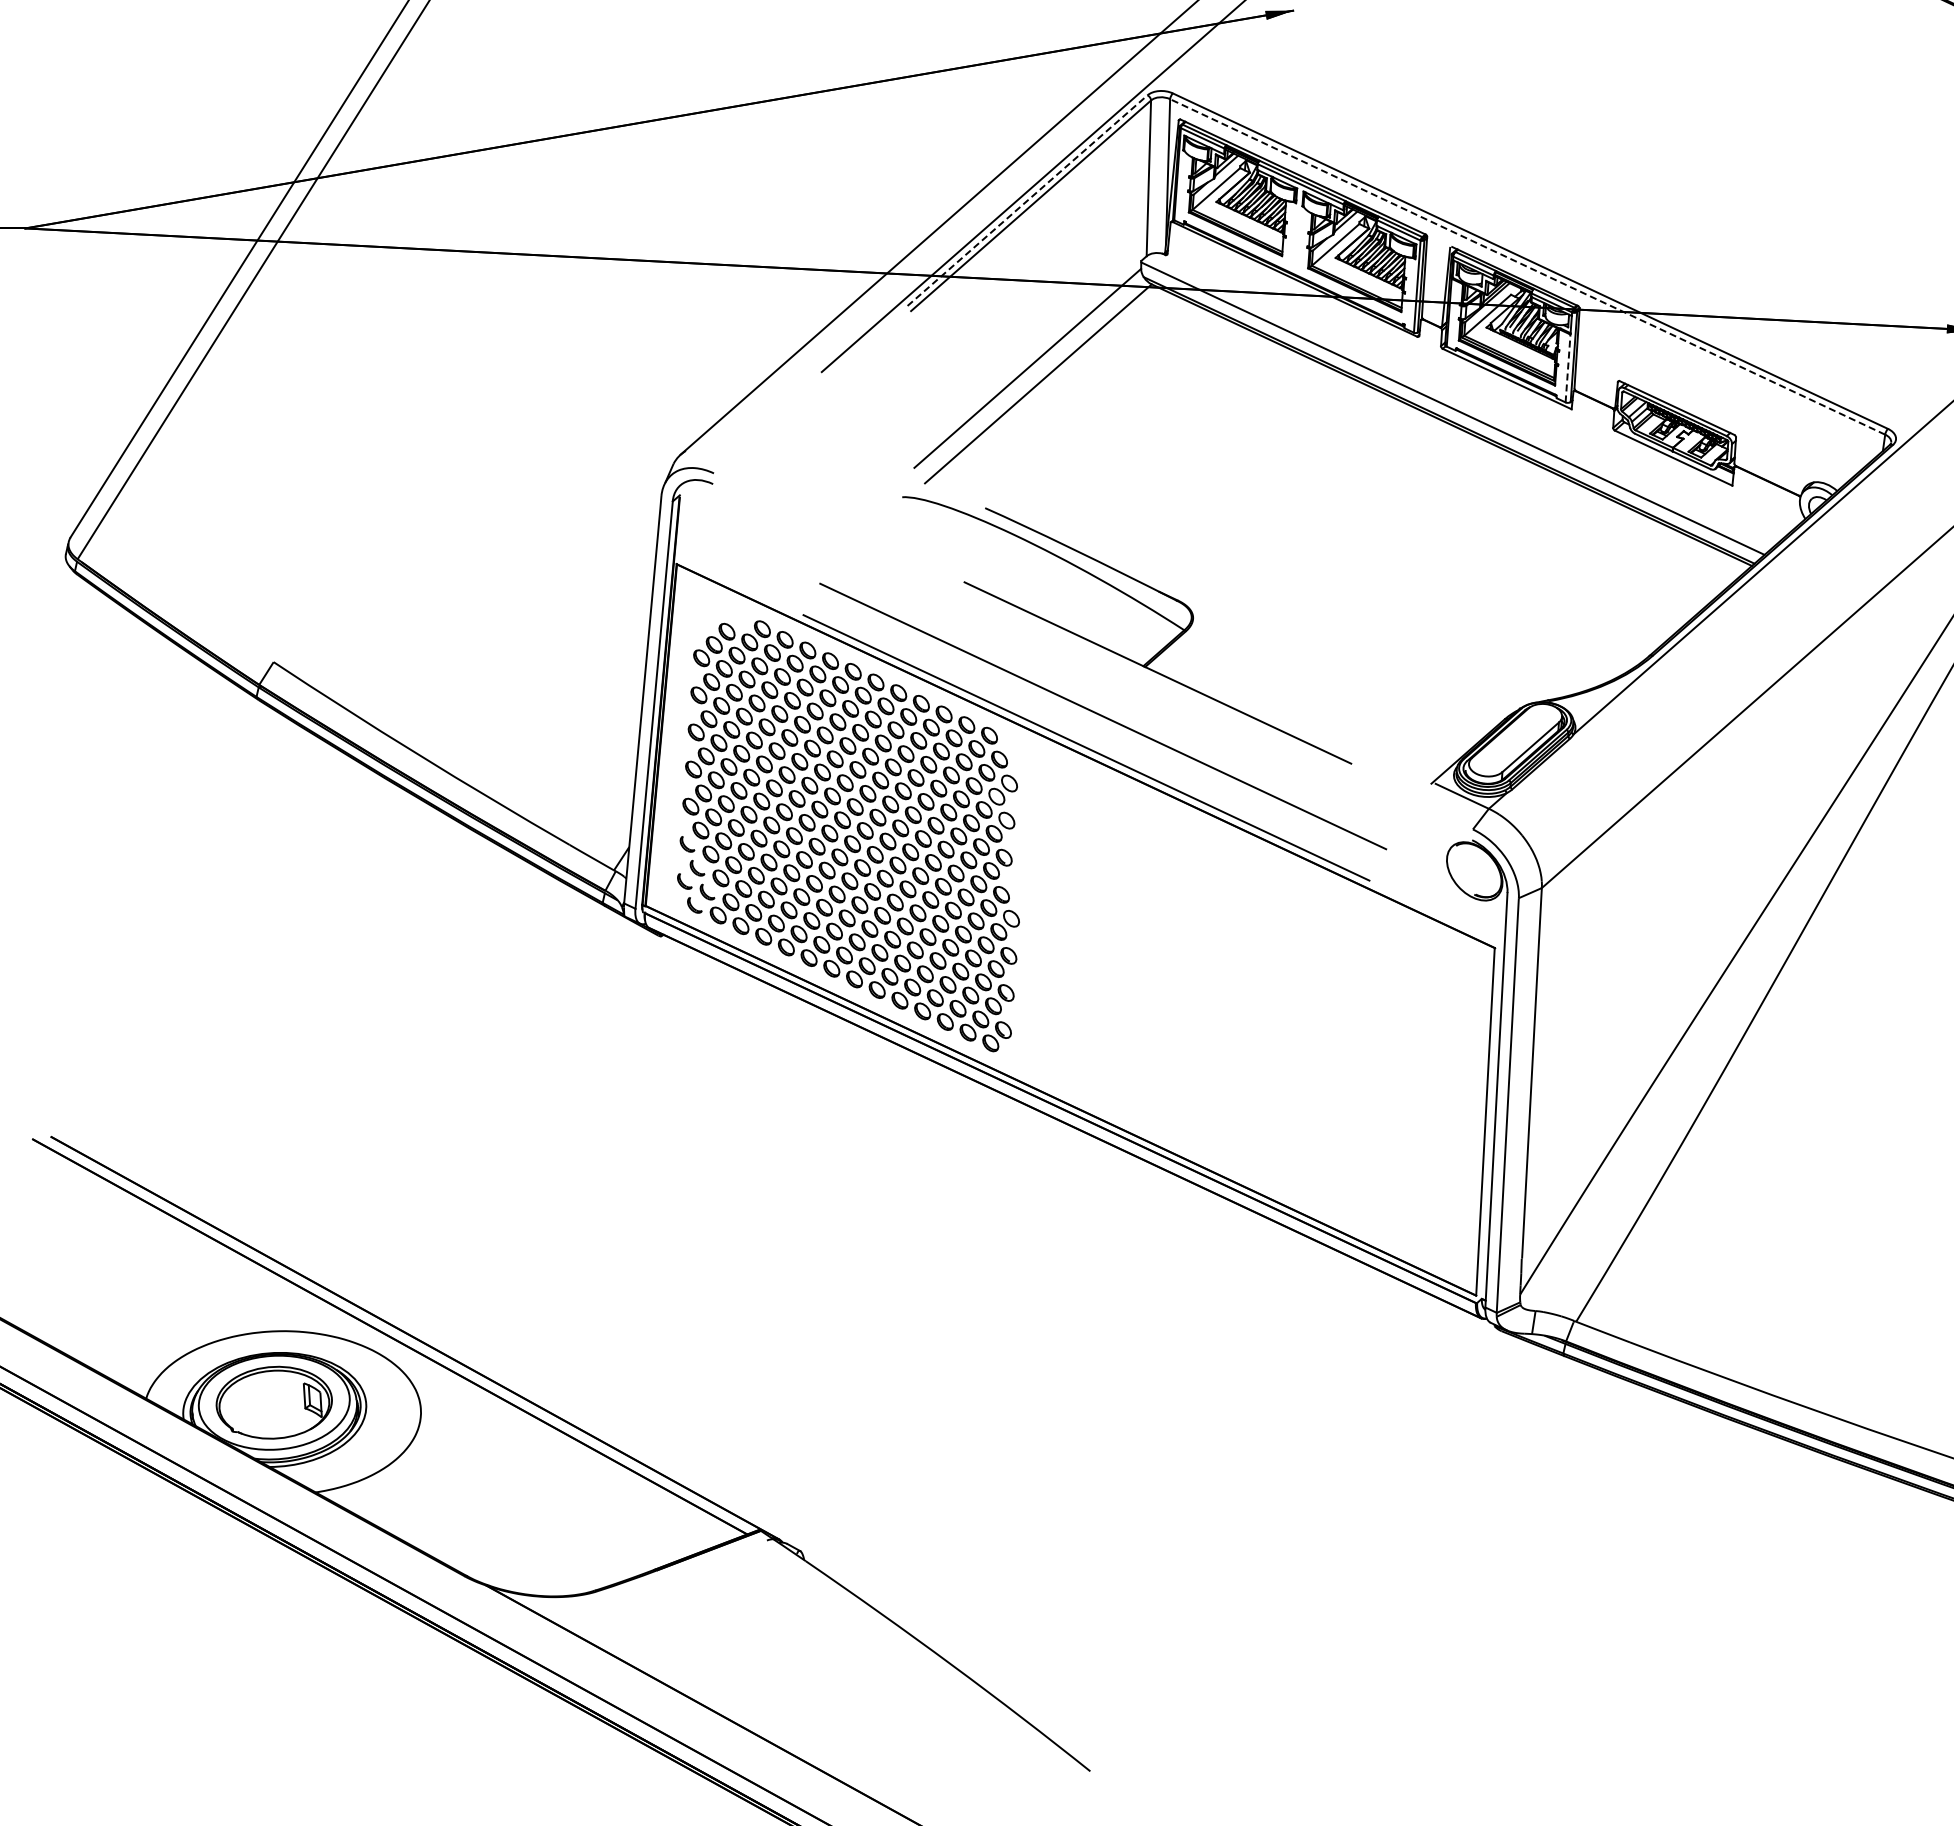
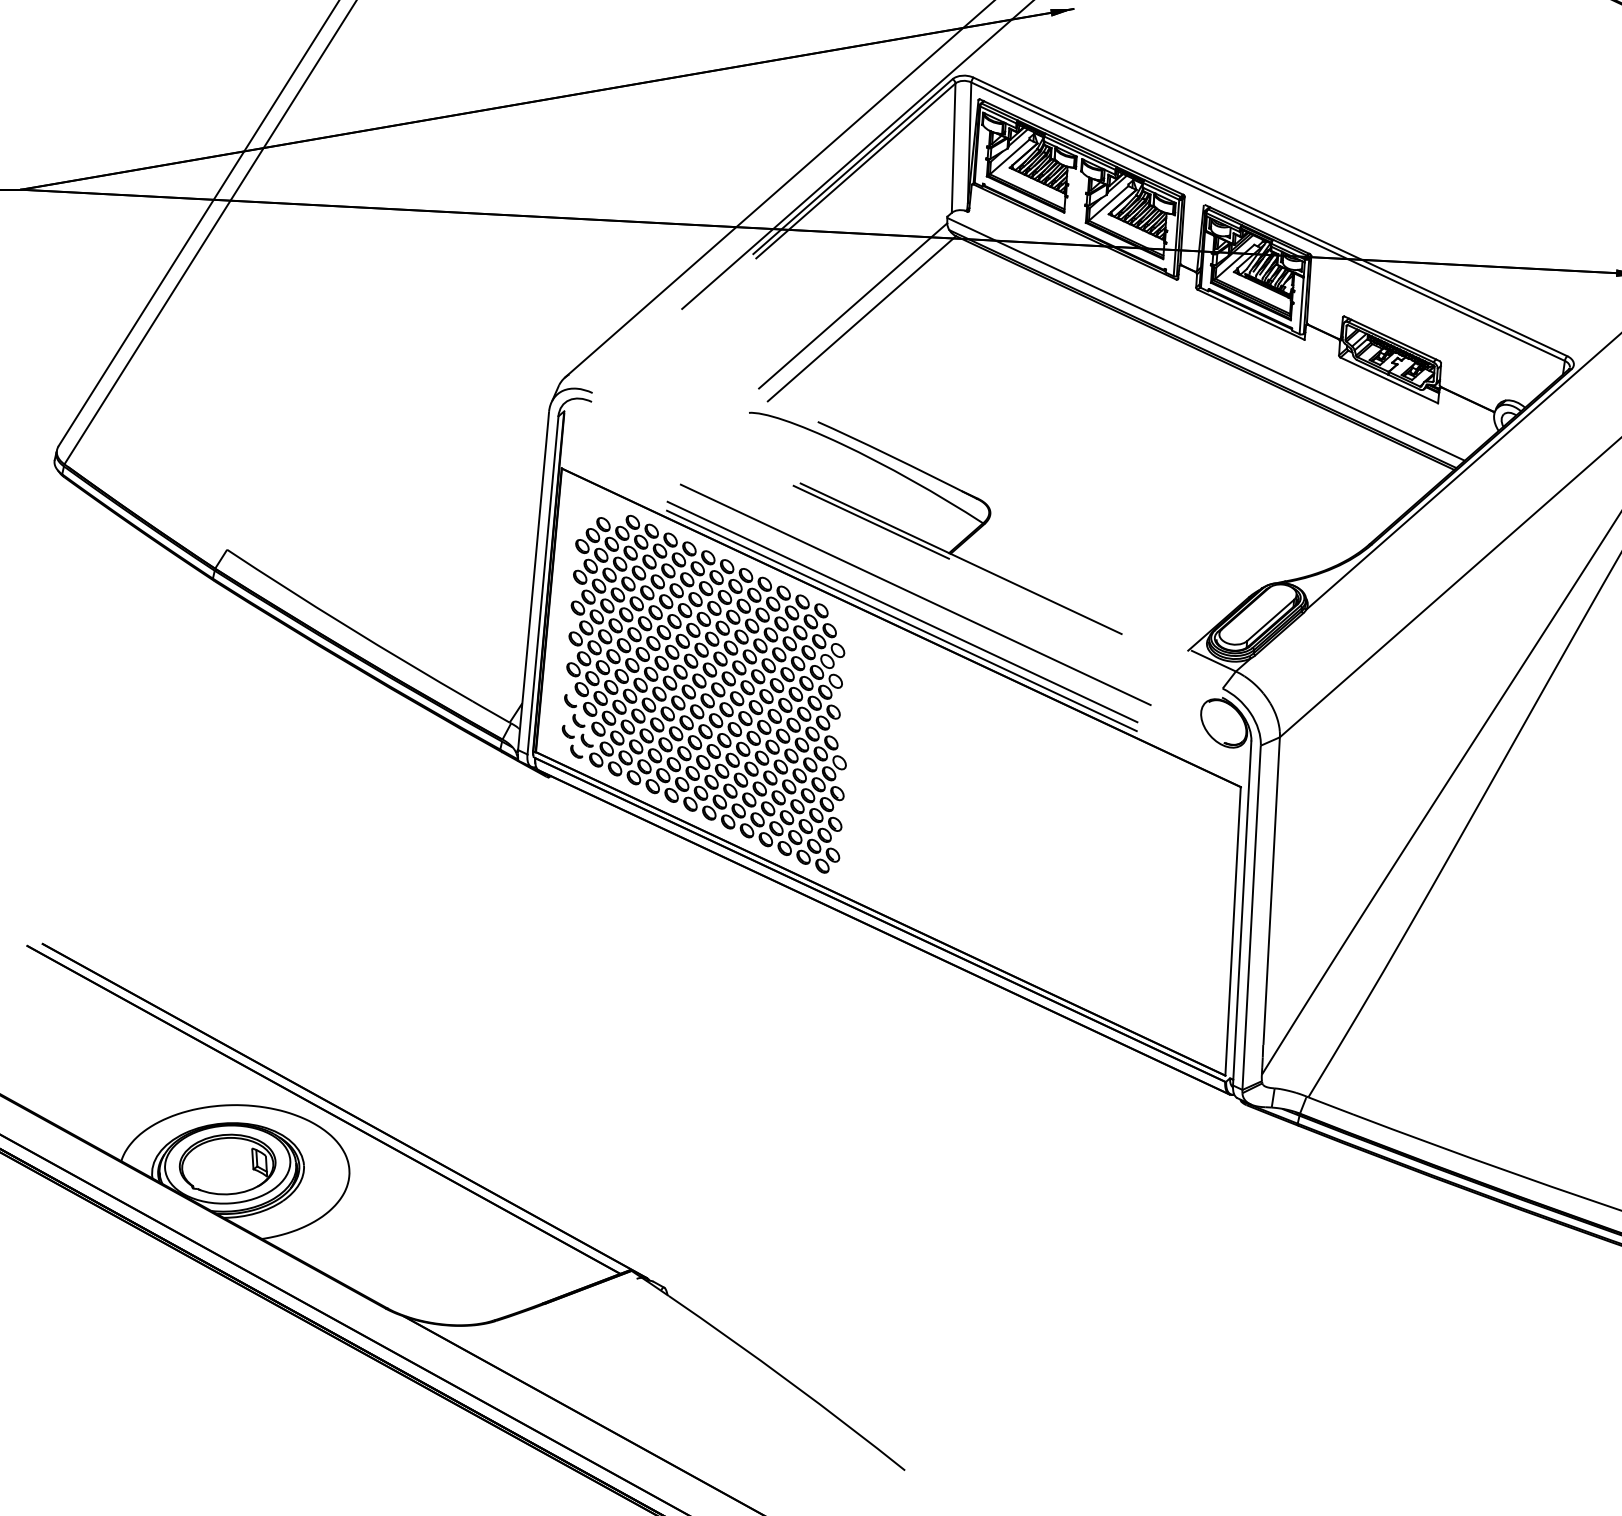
line: (1027, 200) -> (852, 166), dashed -> solid
line: (1527, 266) -> (1267, 221), dashed -> solid
line: (1568, 367) -> (1302, 305), dashed -> solid
line: (1049, 628) -> (871, 521), added
line: (1087, 736) -> (902, 611), added

